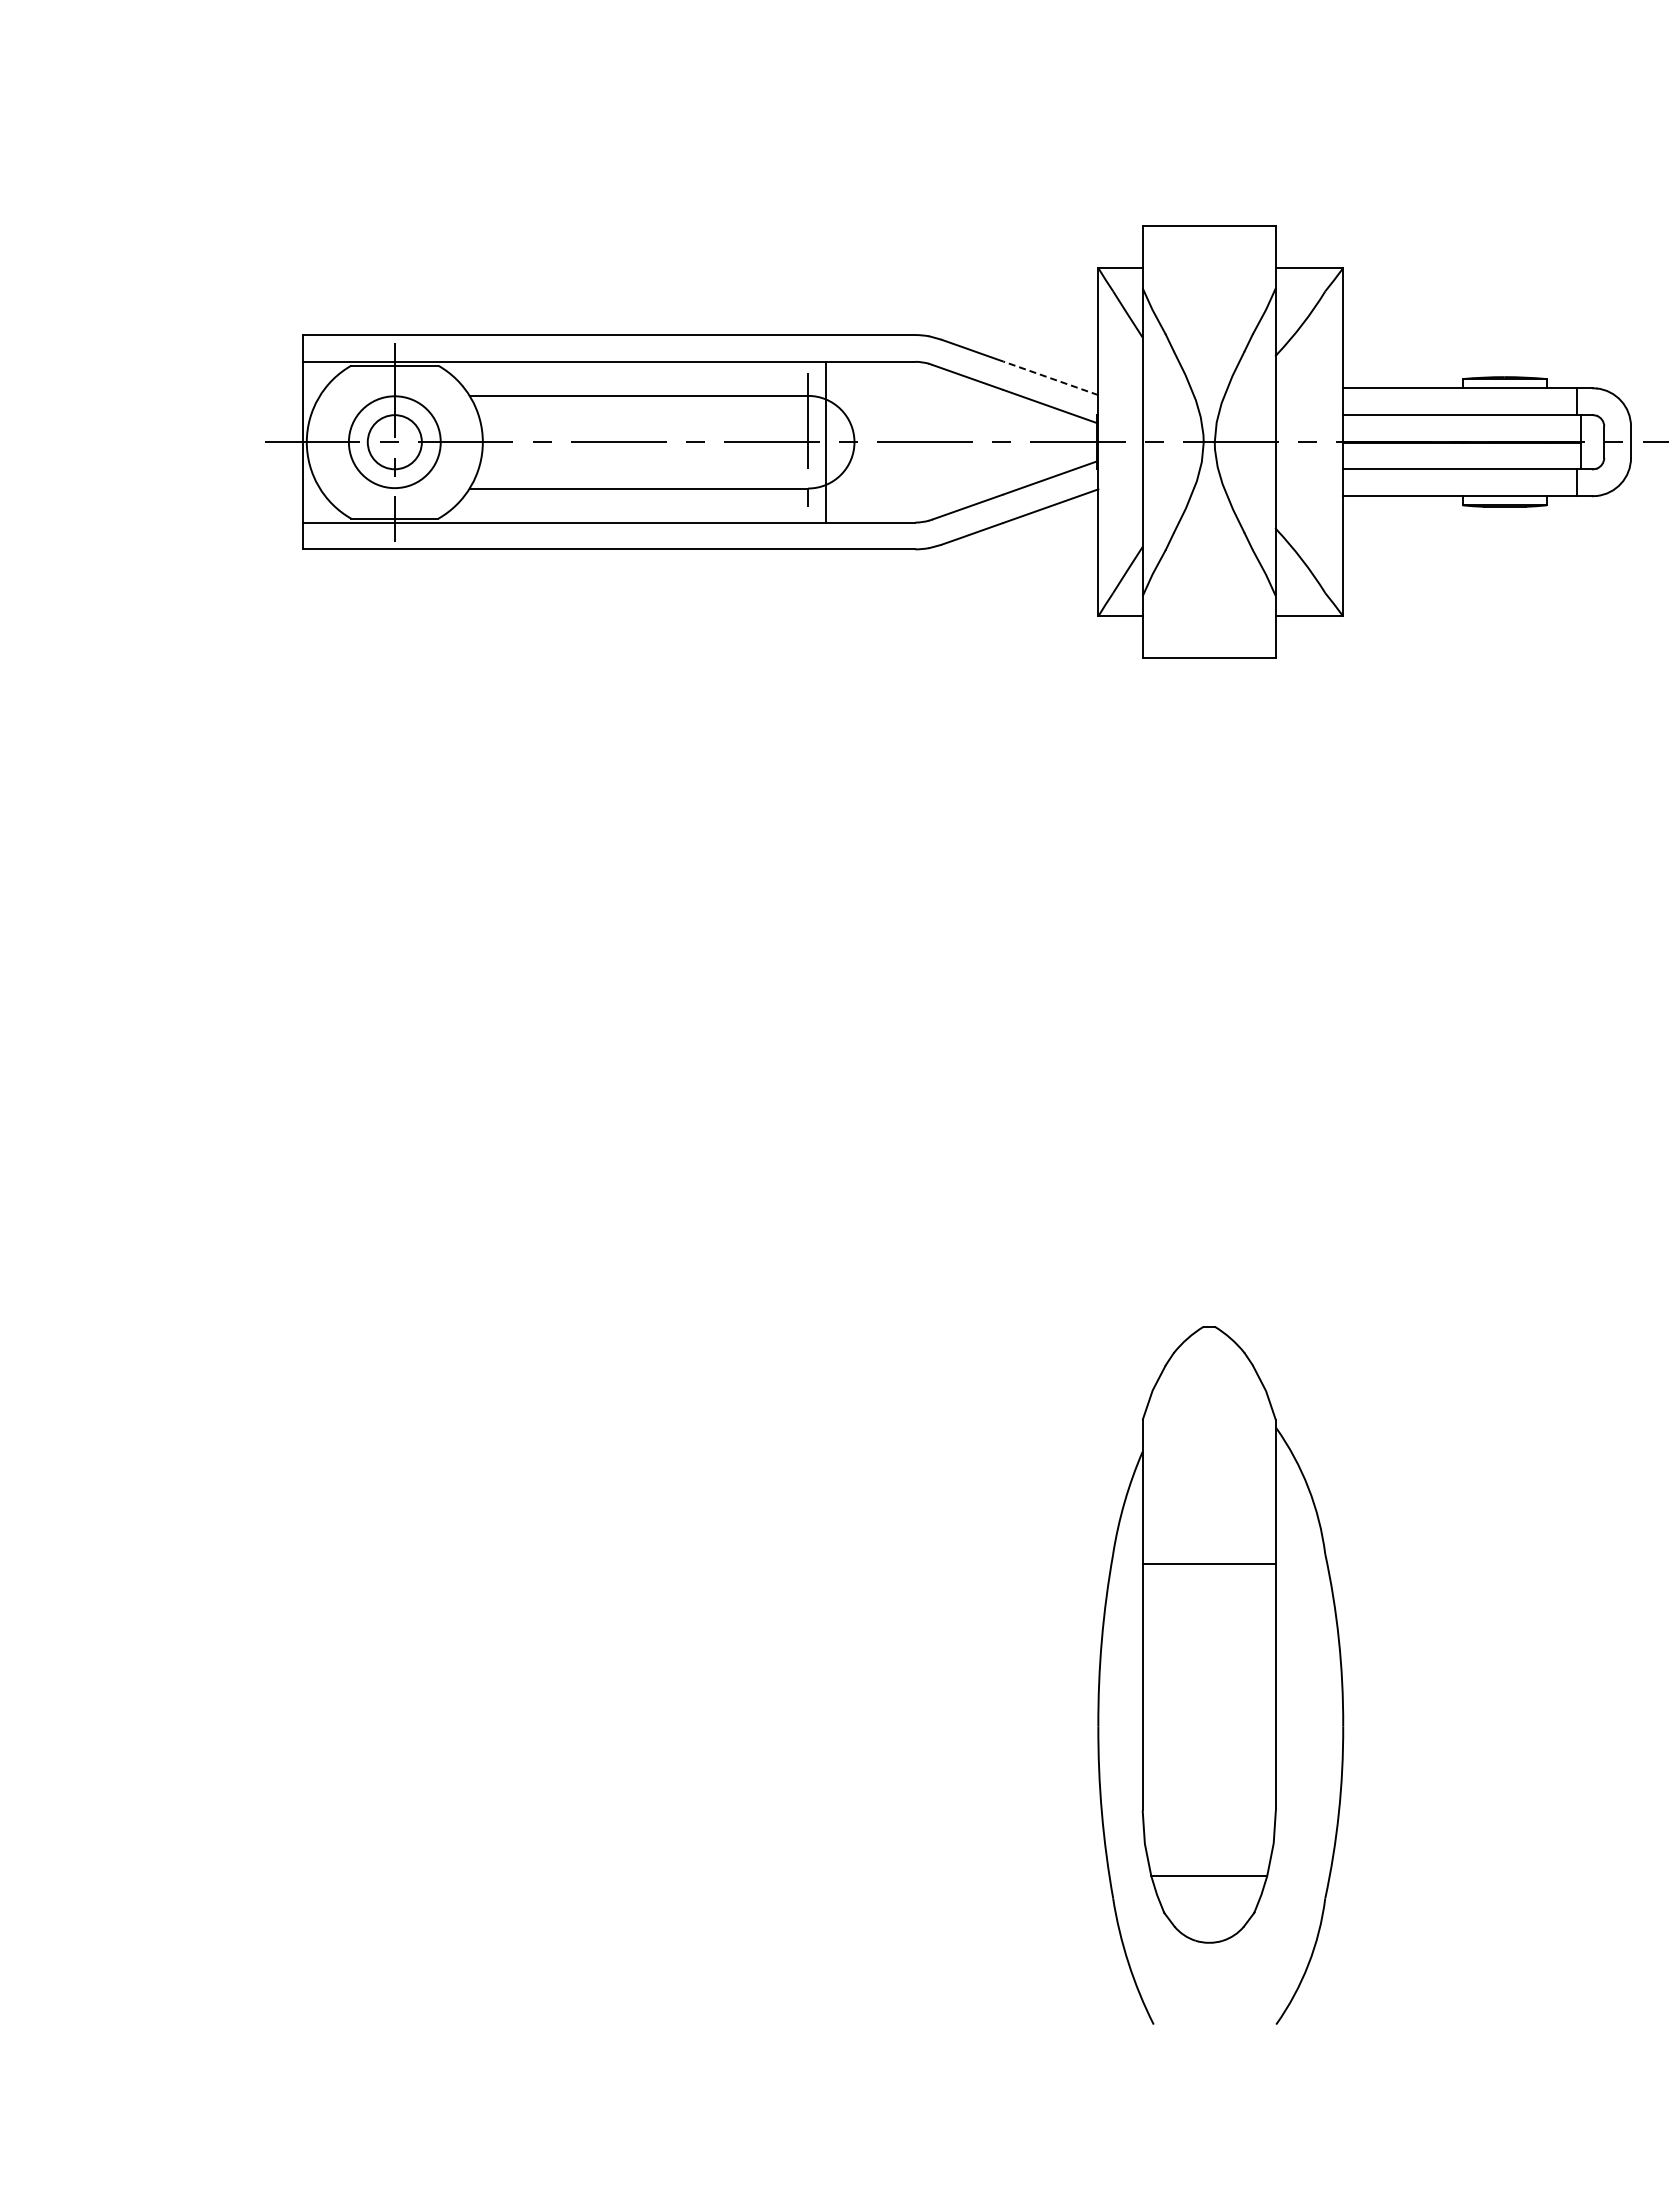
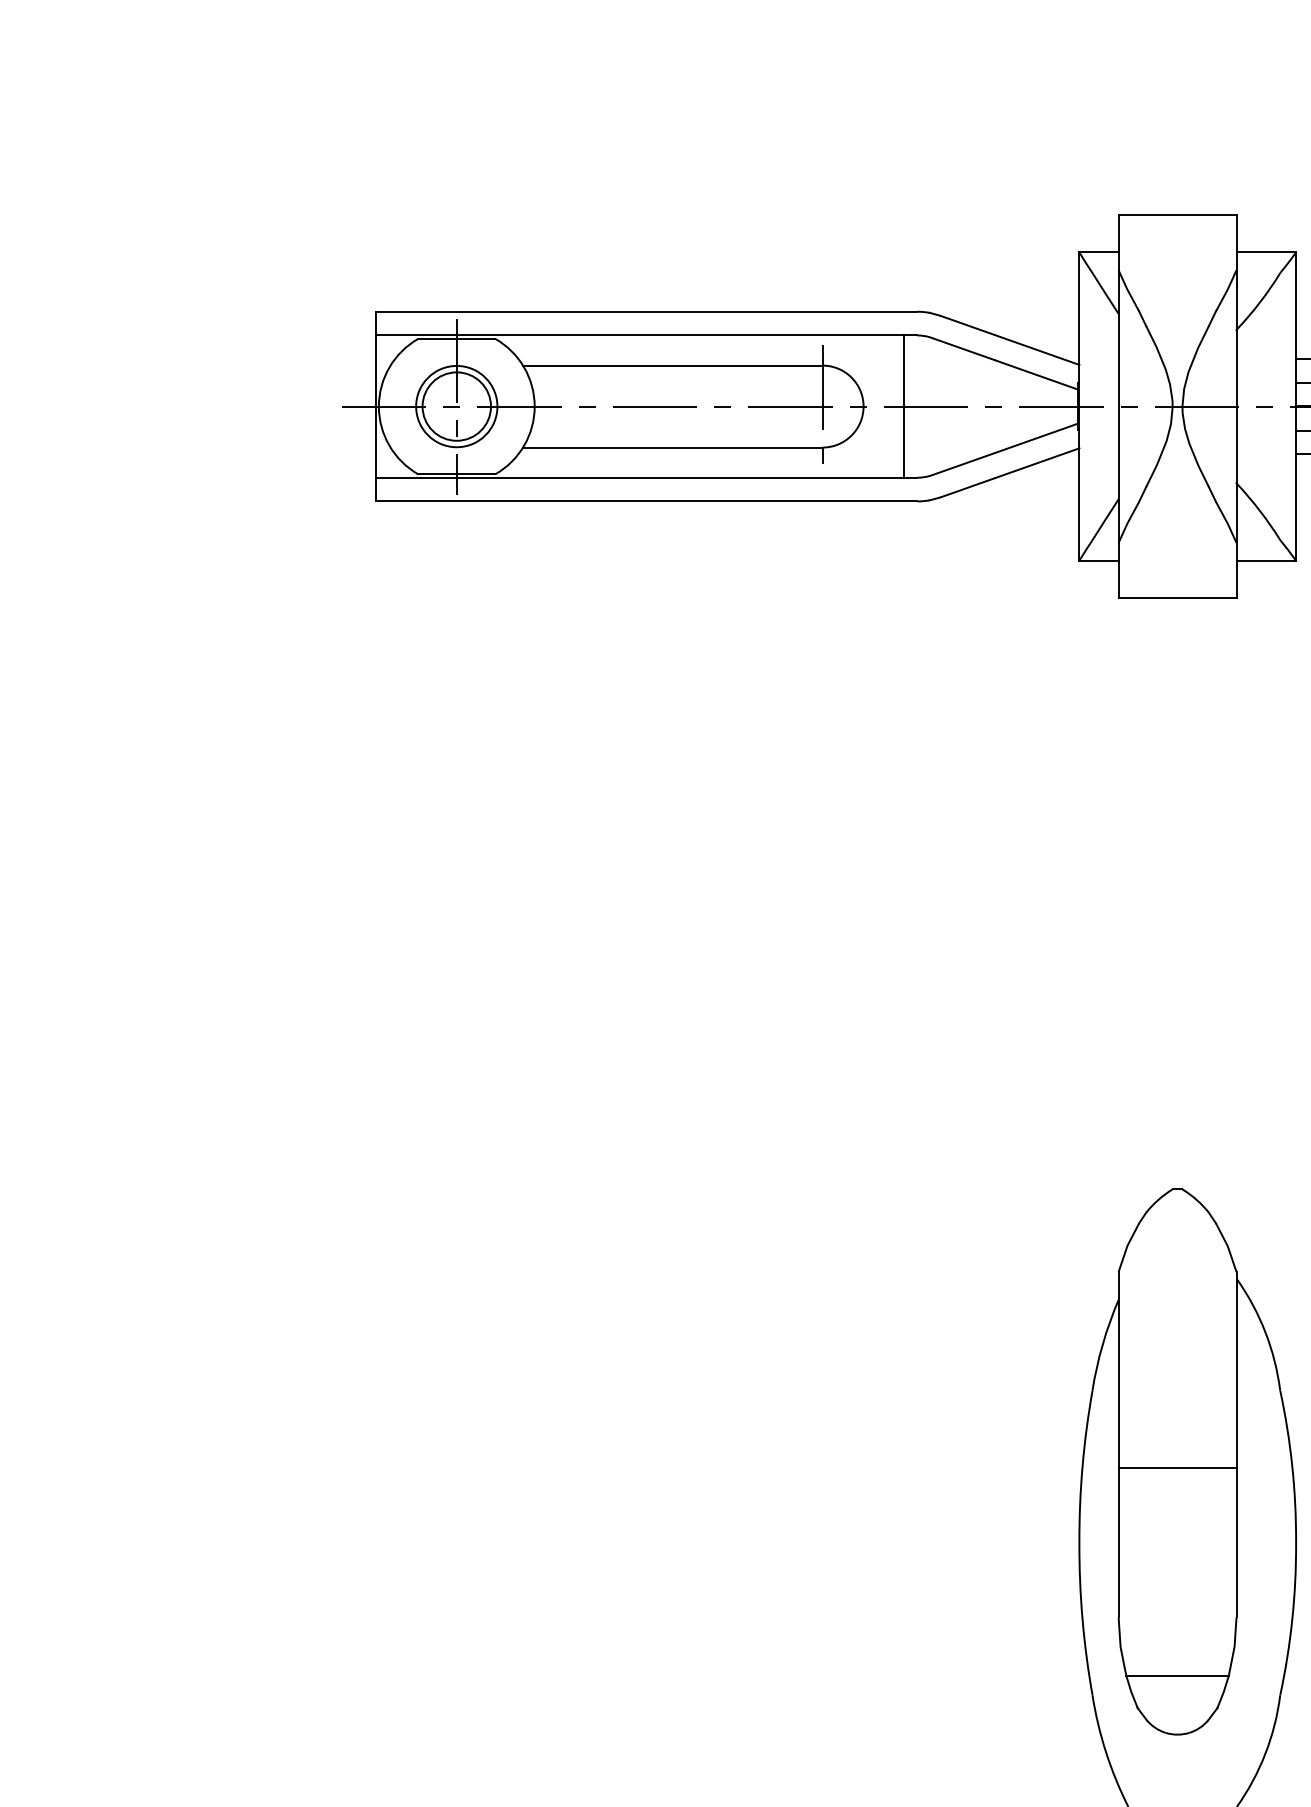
line: (1050, 378) -> (1037, 350), dashed -> solid
circle: (394, 441) -> (456, 405), size x1.43
line: (826, 441) -> (904, 405), moved
line: (1208, 1564) -> (1176, 1467), moved

